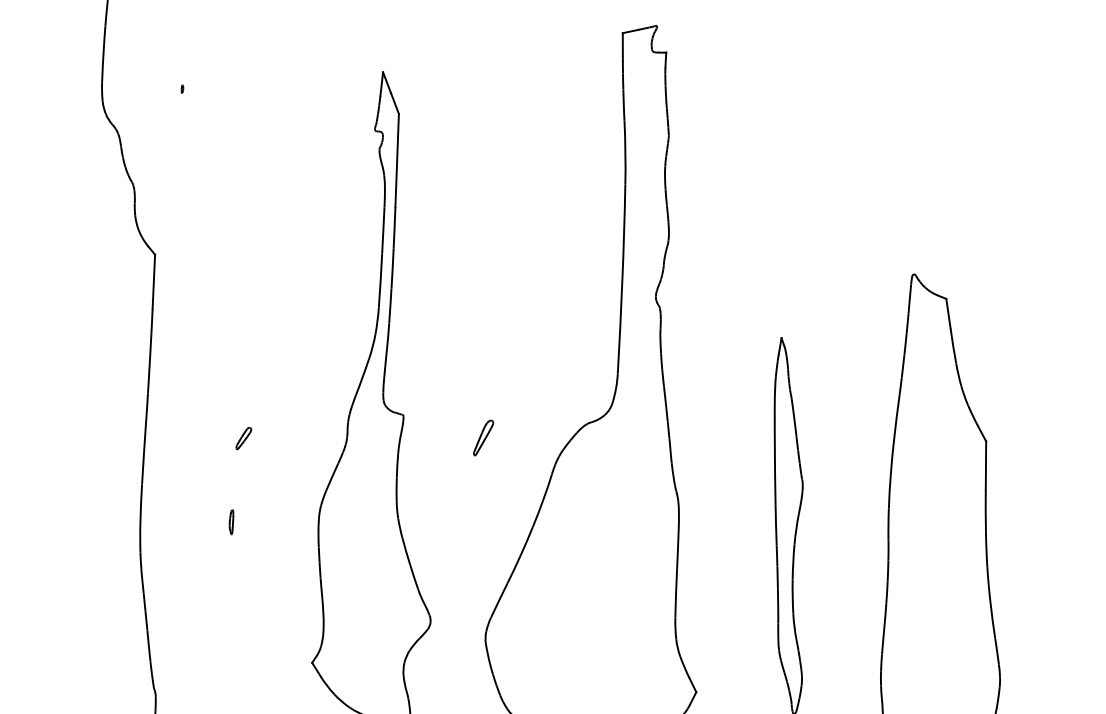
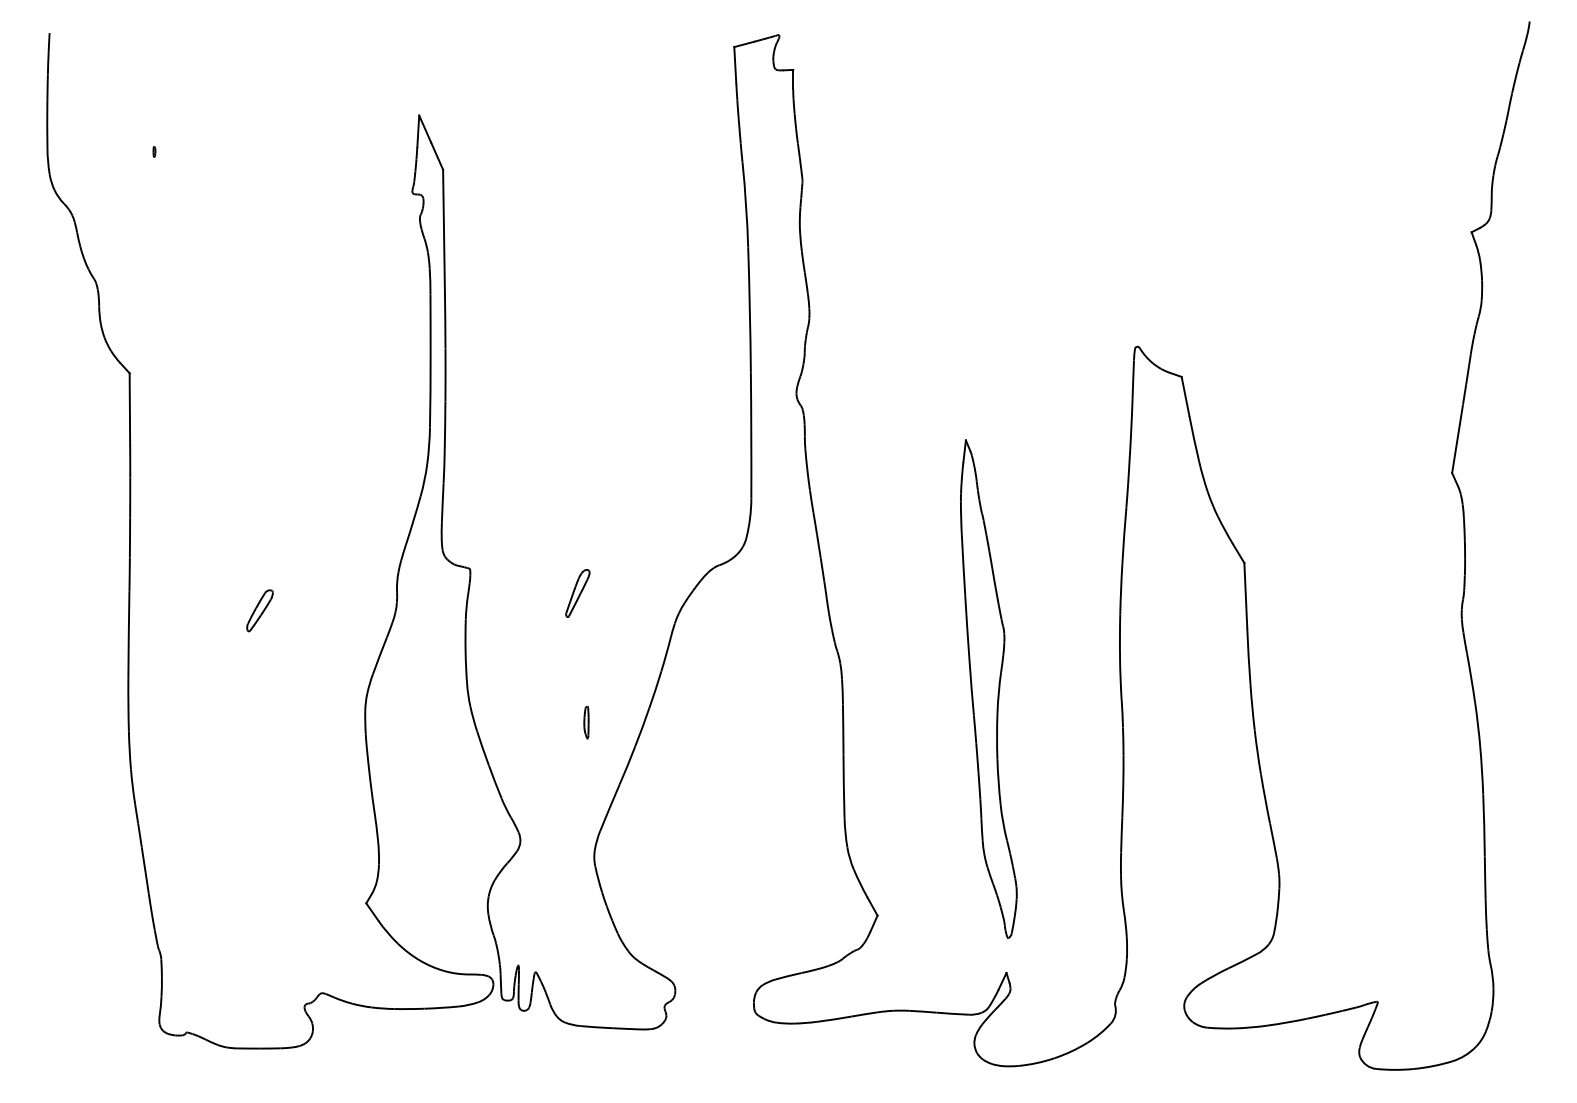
part: (244, 438) -> (260, 610), size x1.4
part: (231, 522) -> (586, 722), moved

